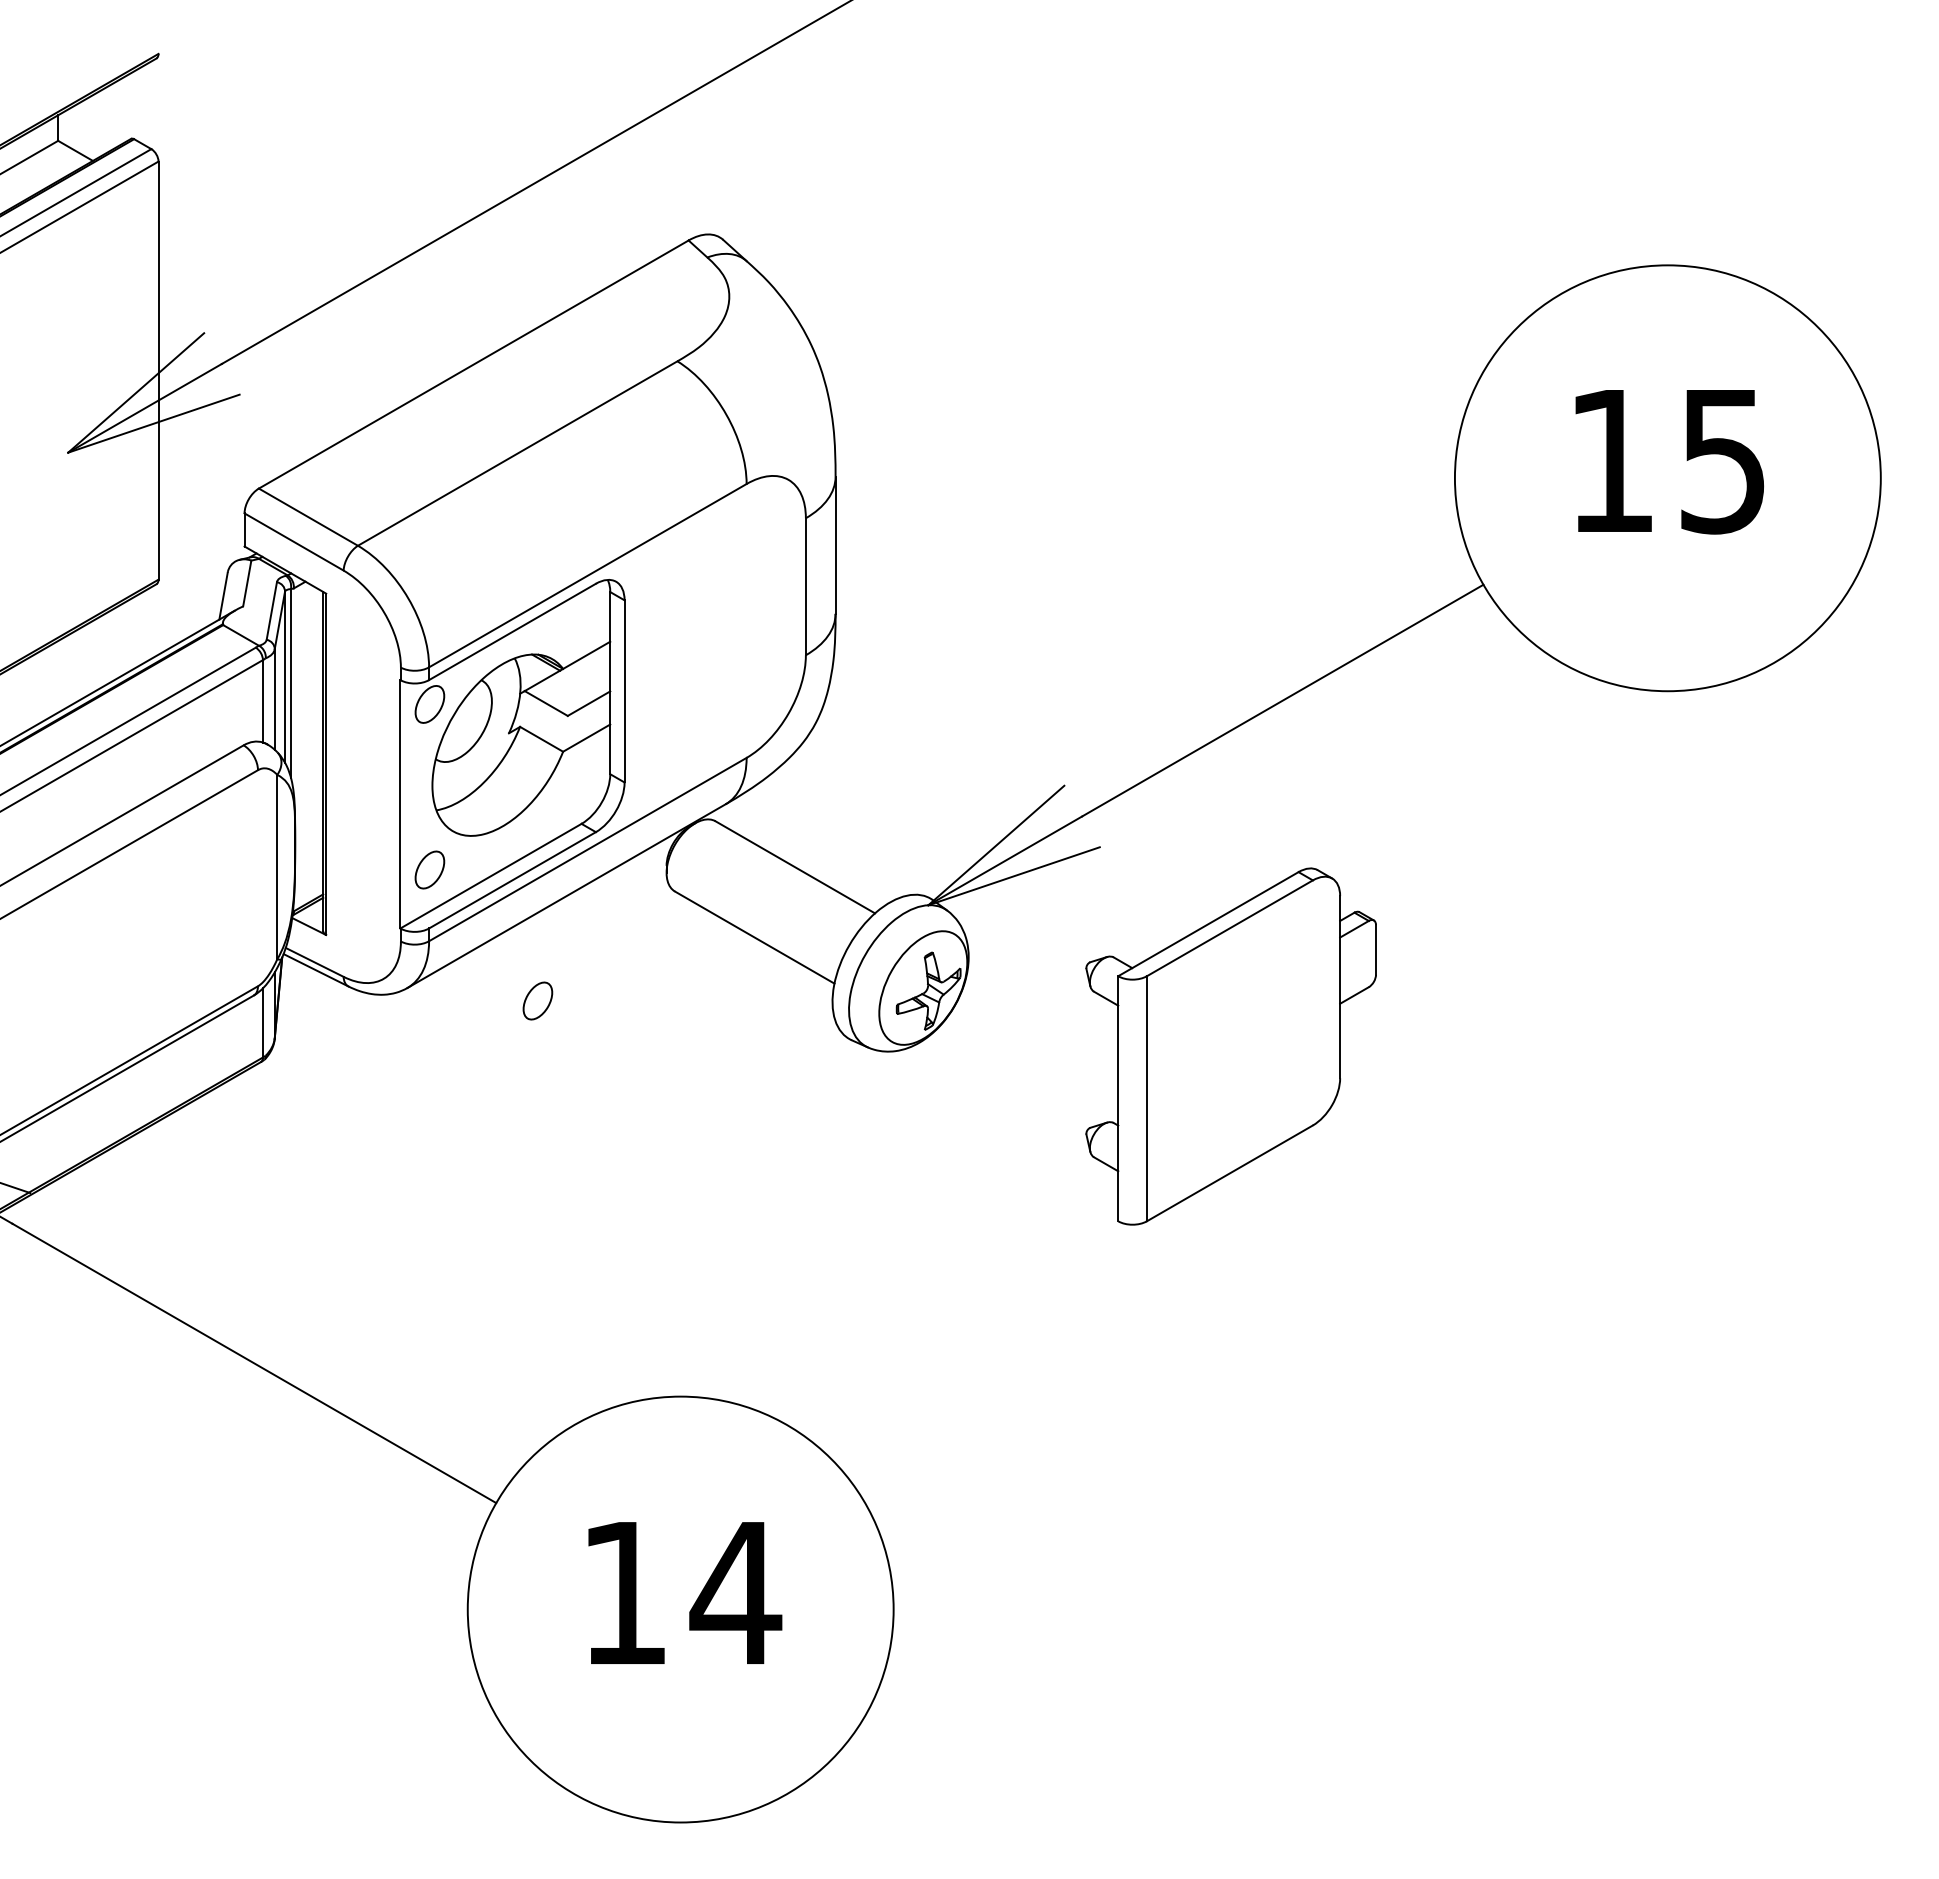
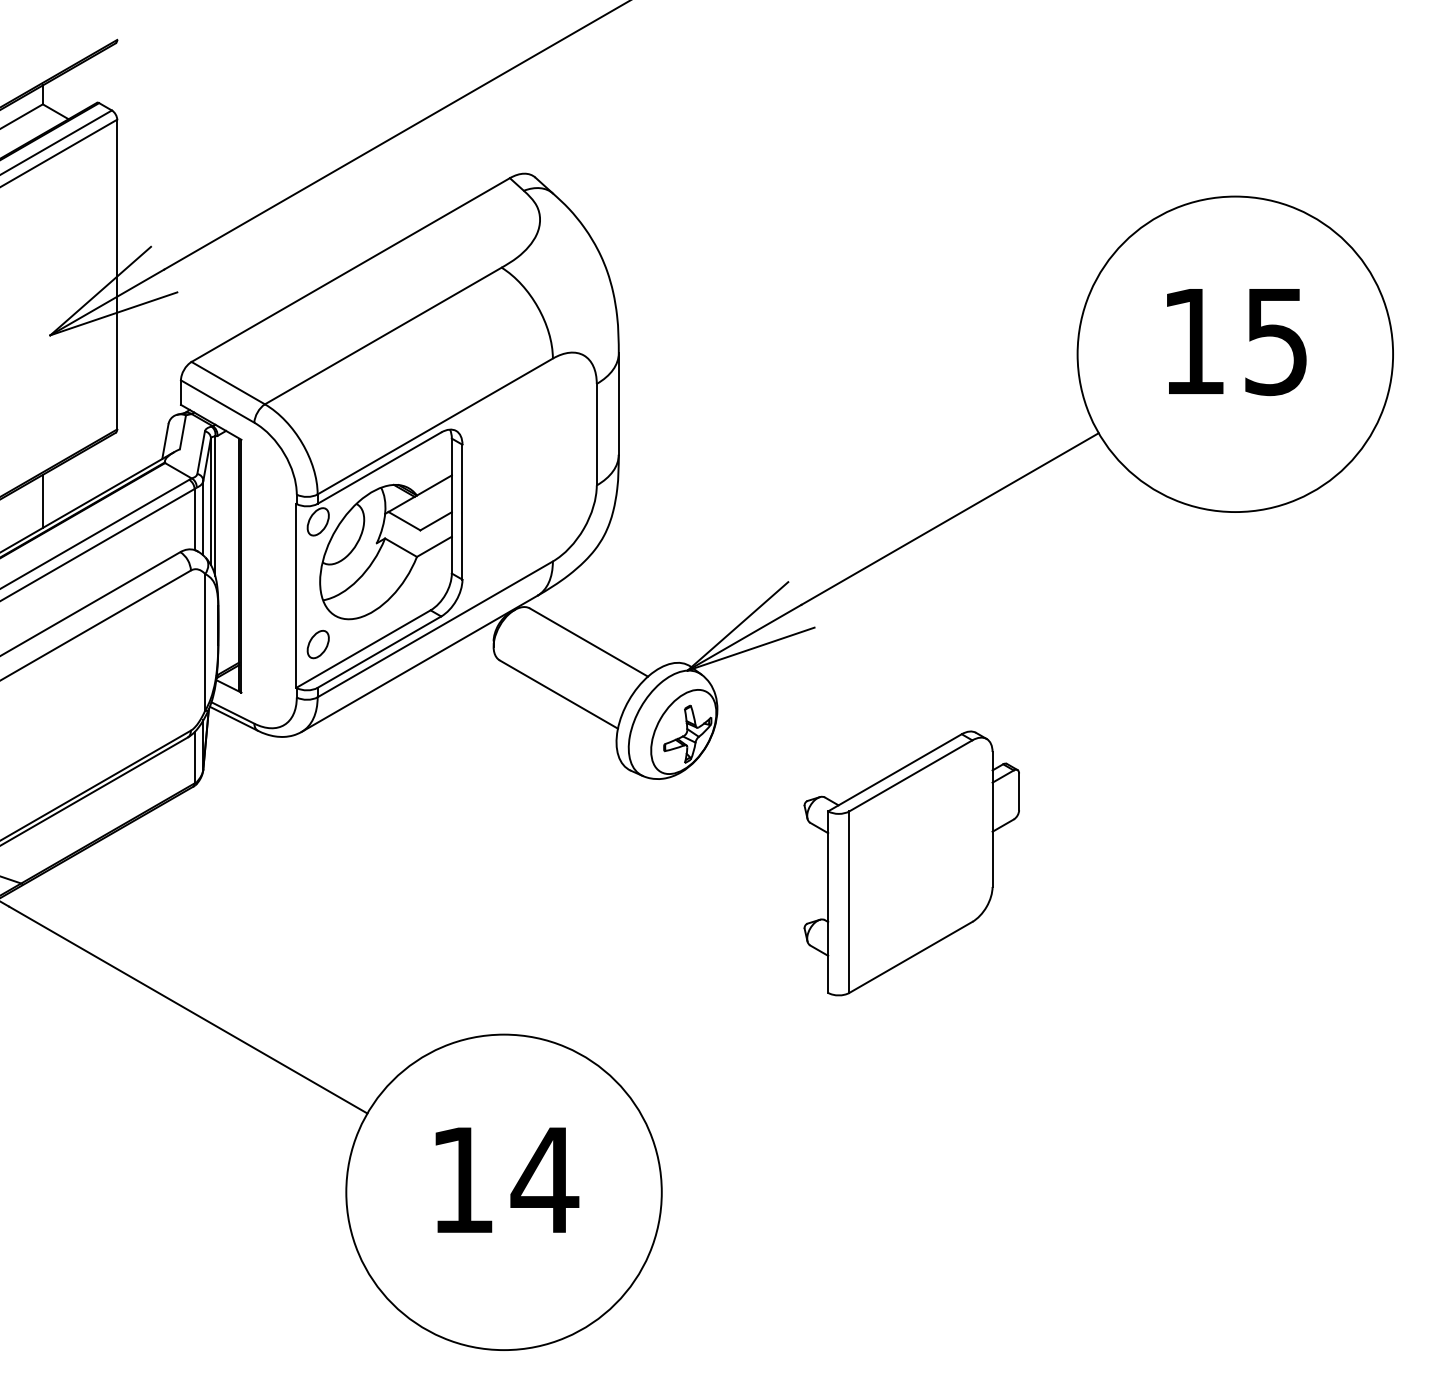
line: (58, 676) -> (43, 501), added
part: (537, 1000) -> (397, 741), removed
part: (1230, 1046) -> (911, 863), moved

